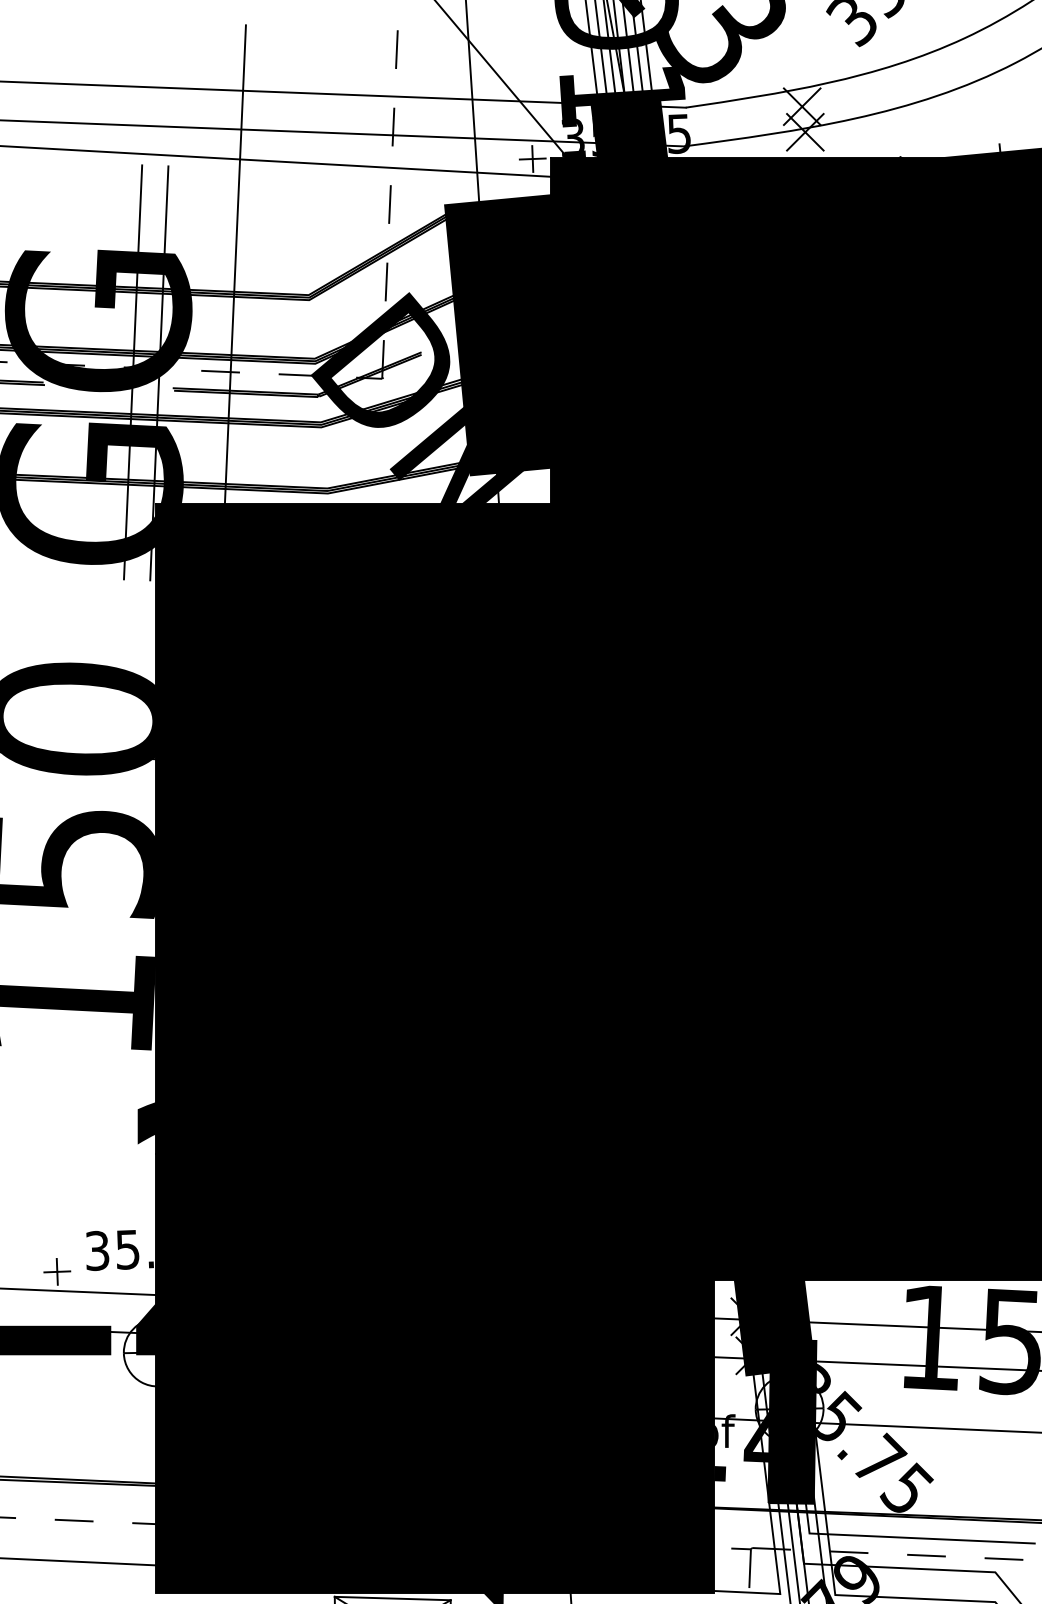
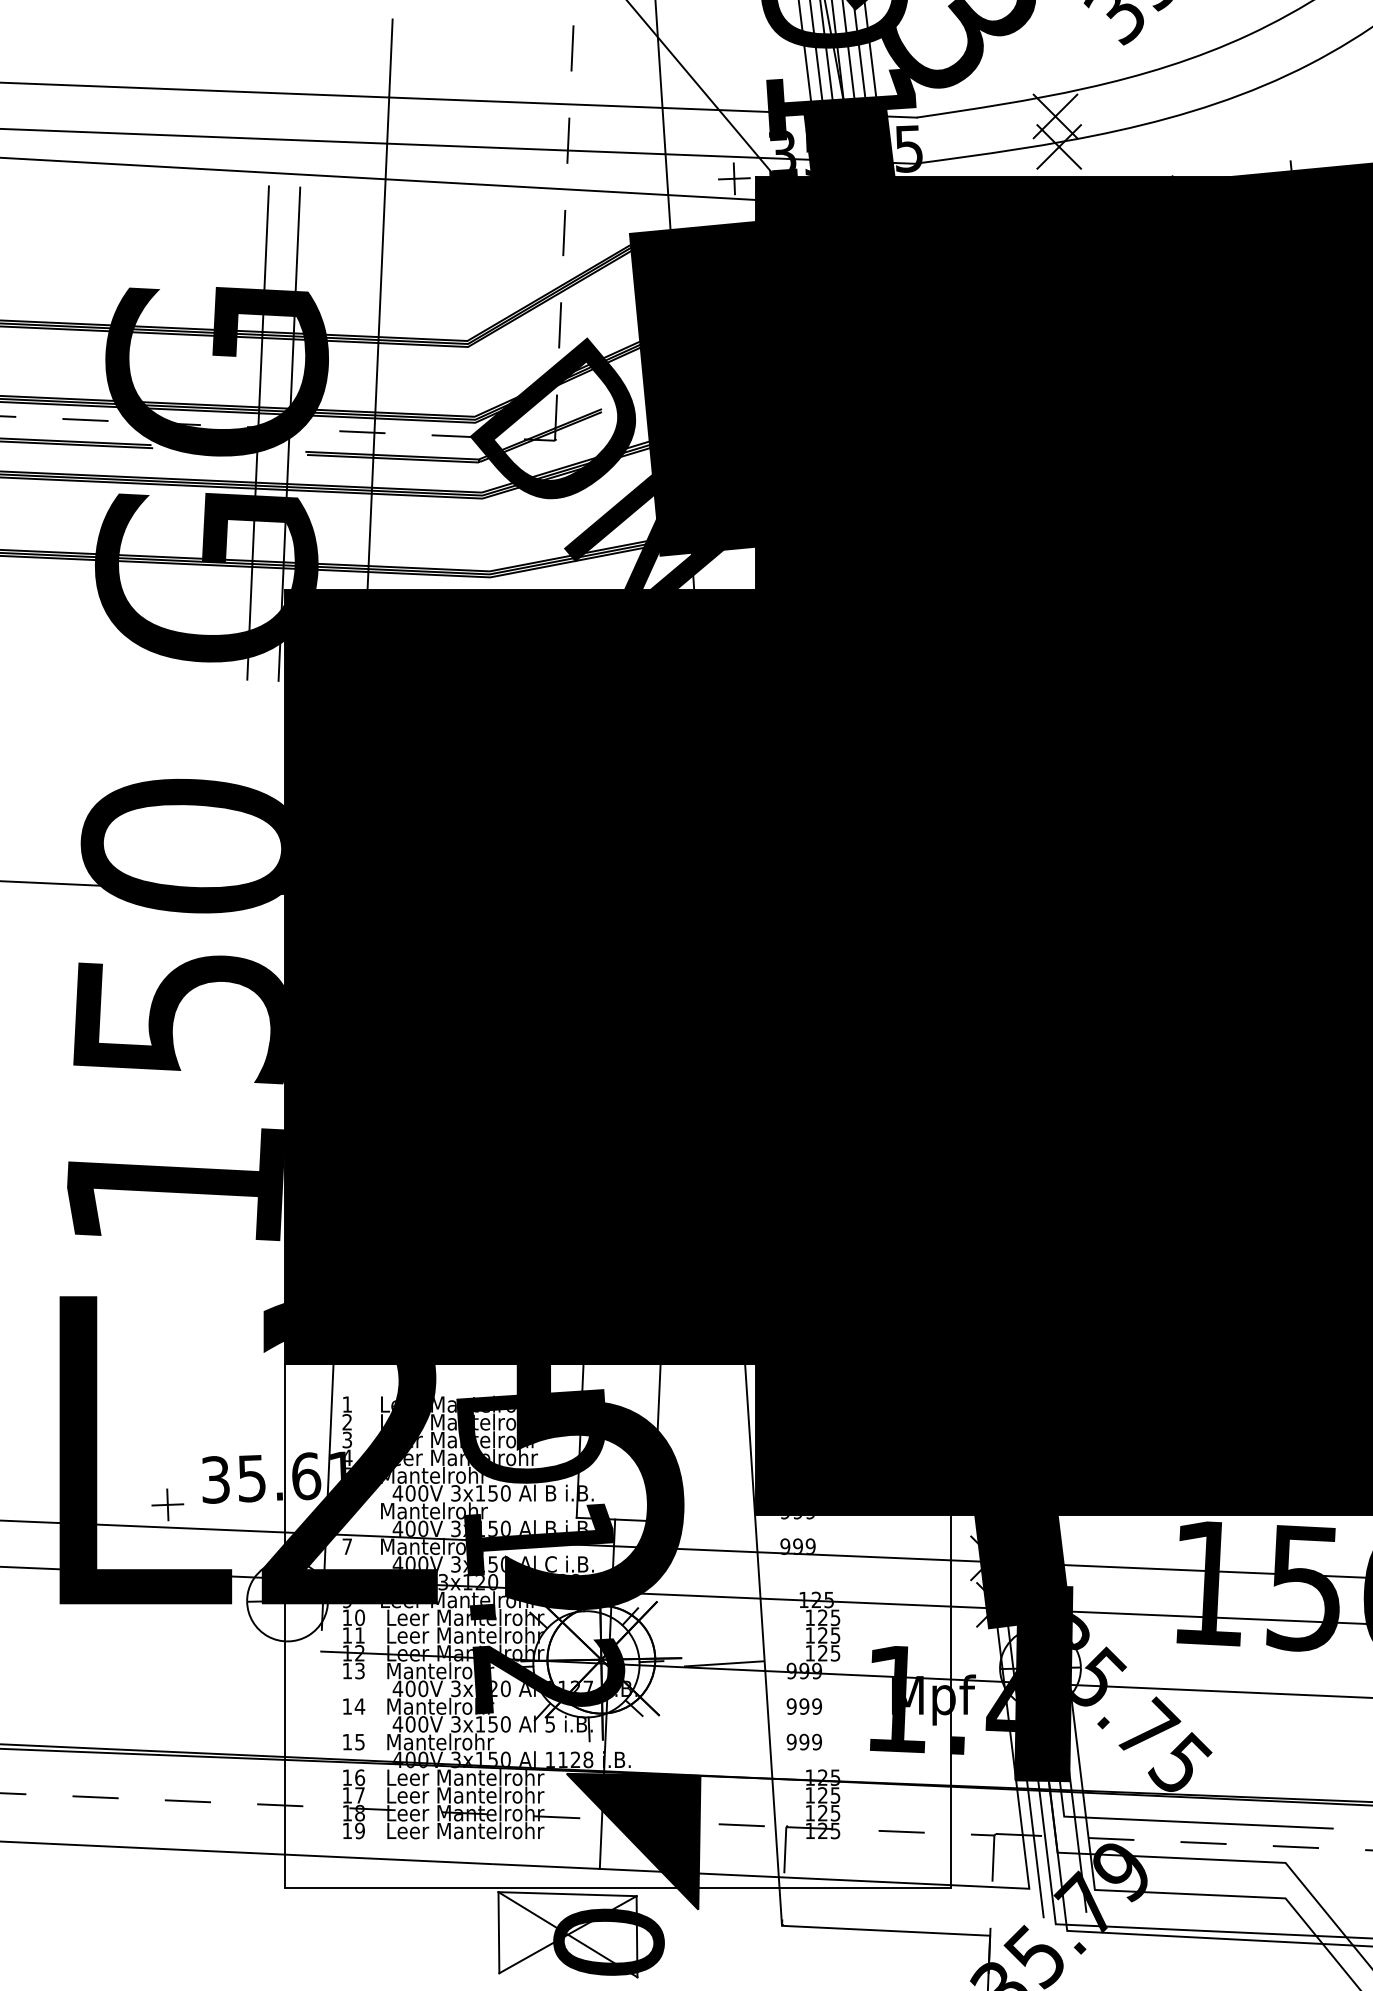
fill: (434, 1373) -> (617, 1625), removed
fill: (427, 1380) -> (609, 1634), removed

